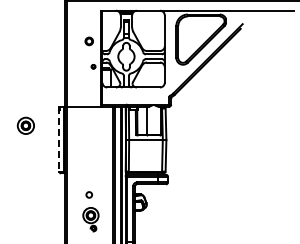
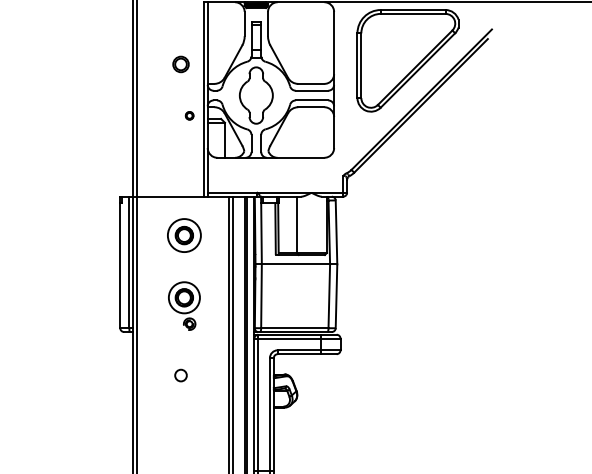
part: (25, 125) -> (183, 234), moved
line: (59, 139) -> (120, 263), dashed -> solid
part: (90, 219) -> (183, 305), moved

